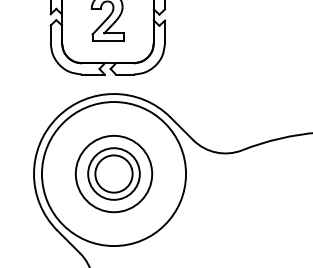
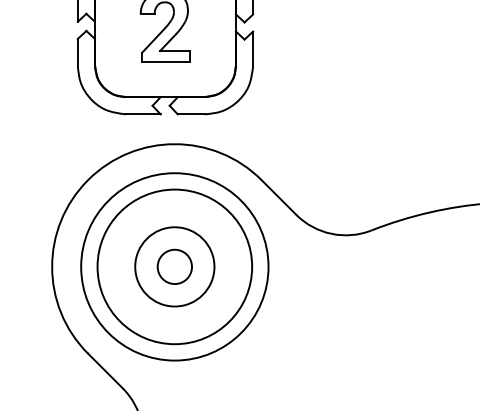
circle: (113, 173) -> (174, 266), size x0.6
circle: (113, 173) -> (174, 266), size x1.6
circle: (114, 174) -> (175, 267), size x0.7

